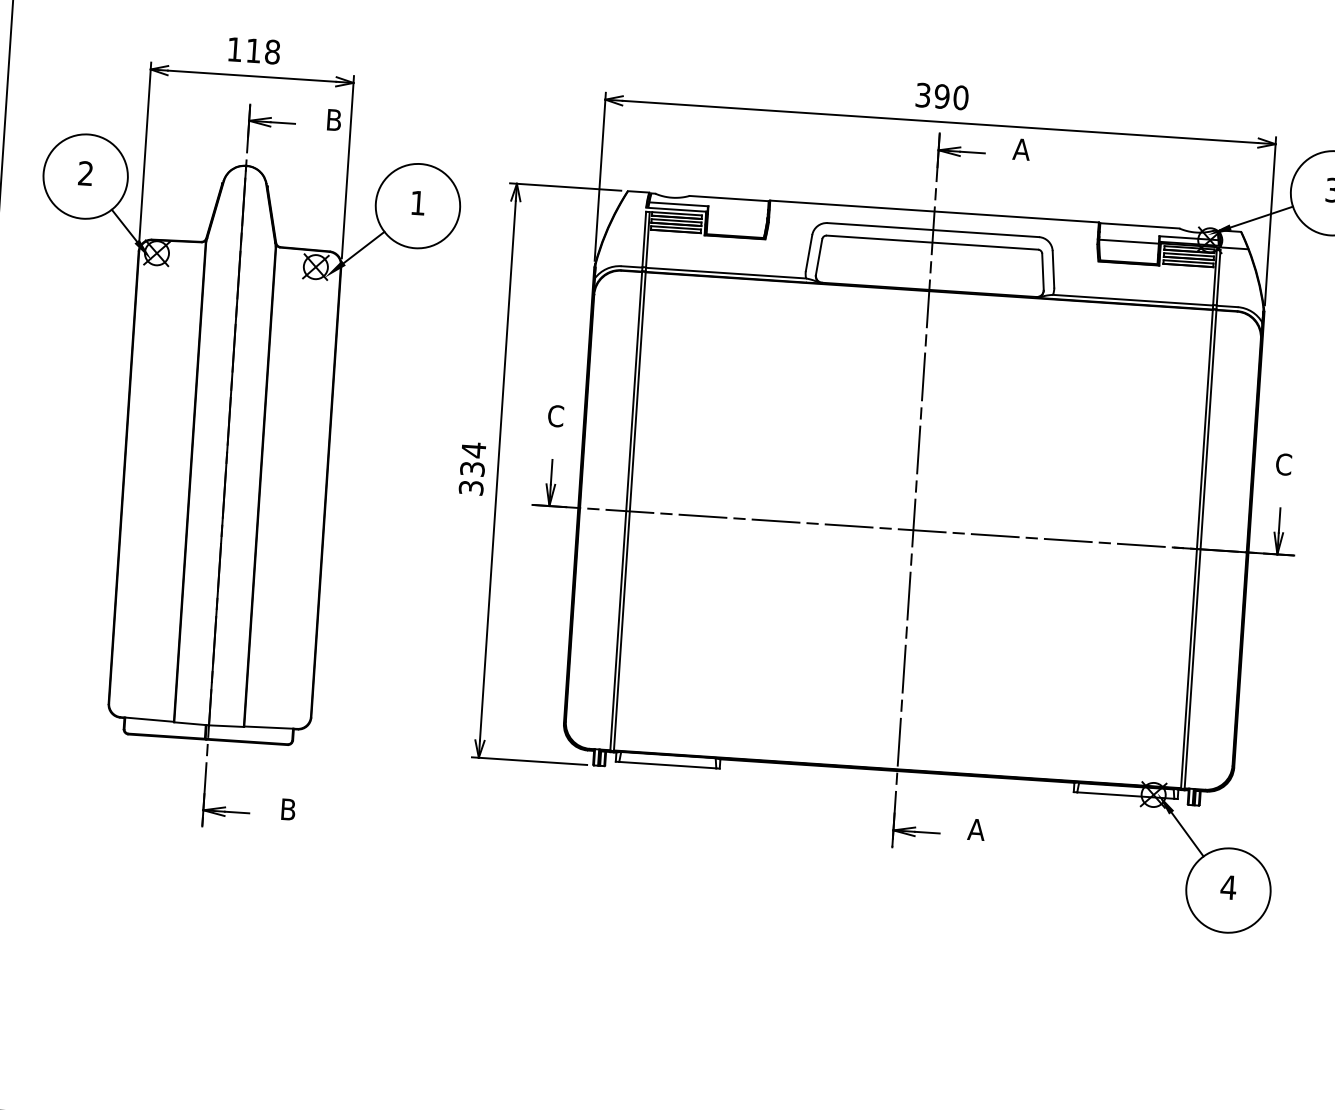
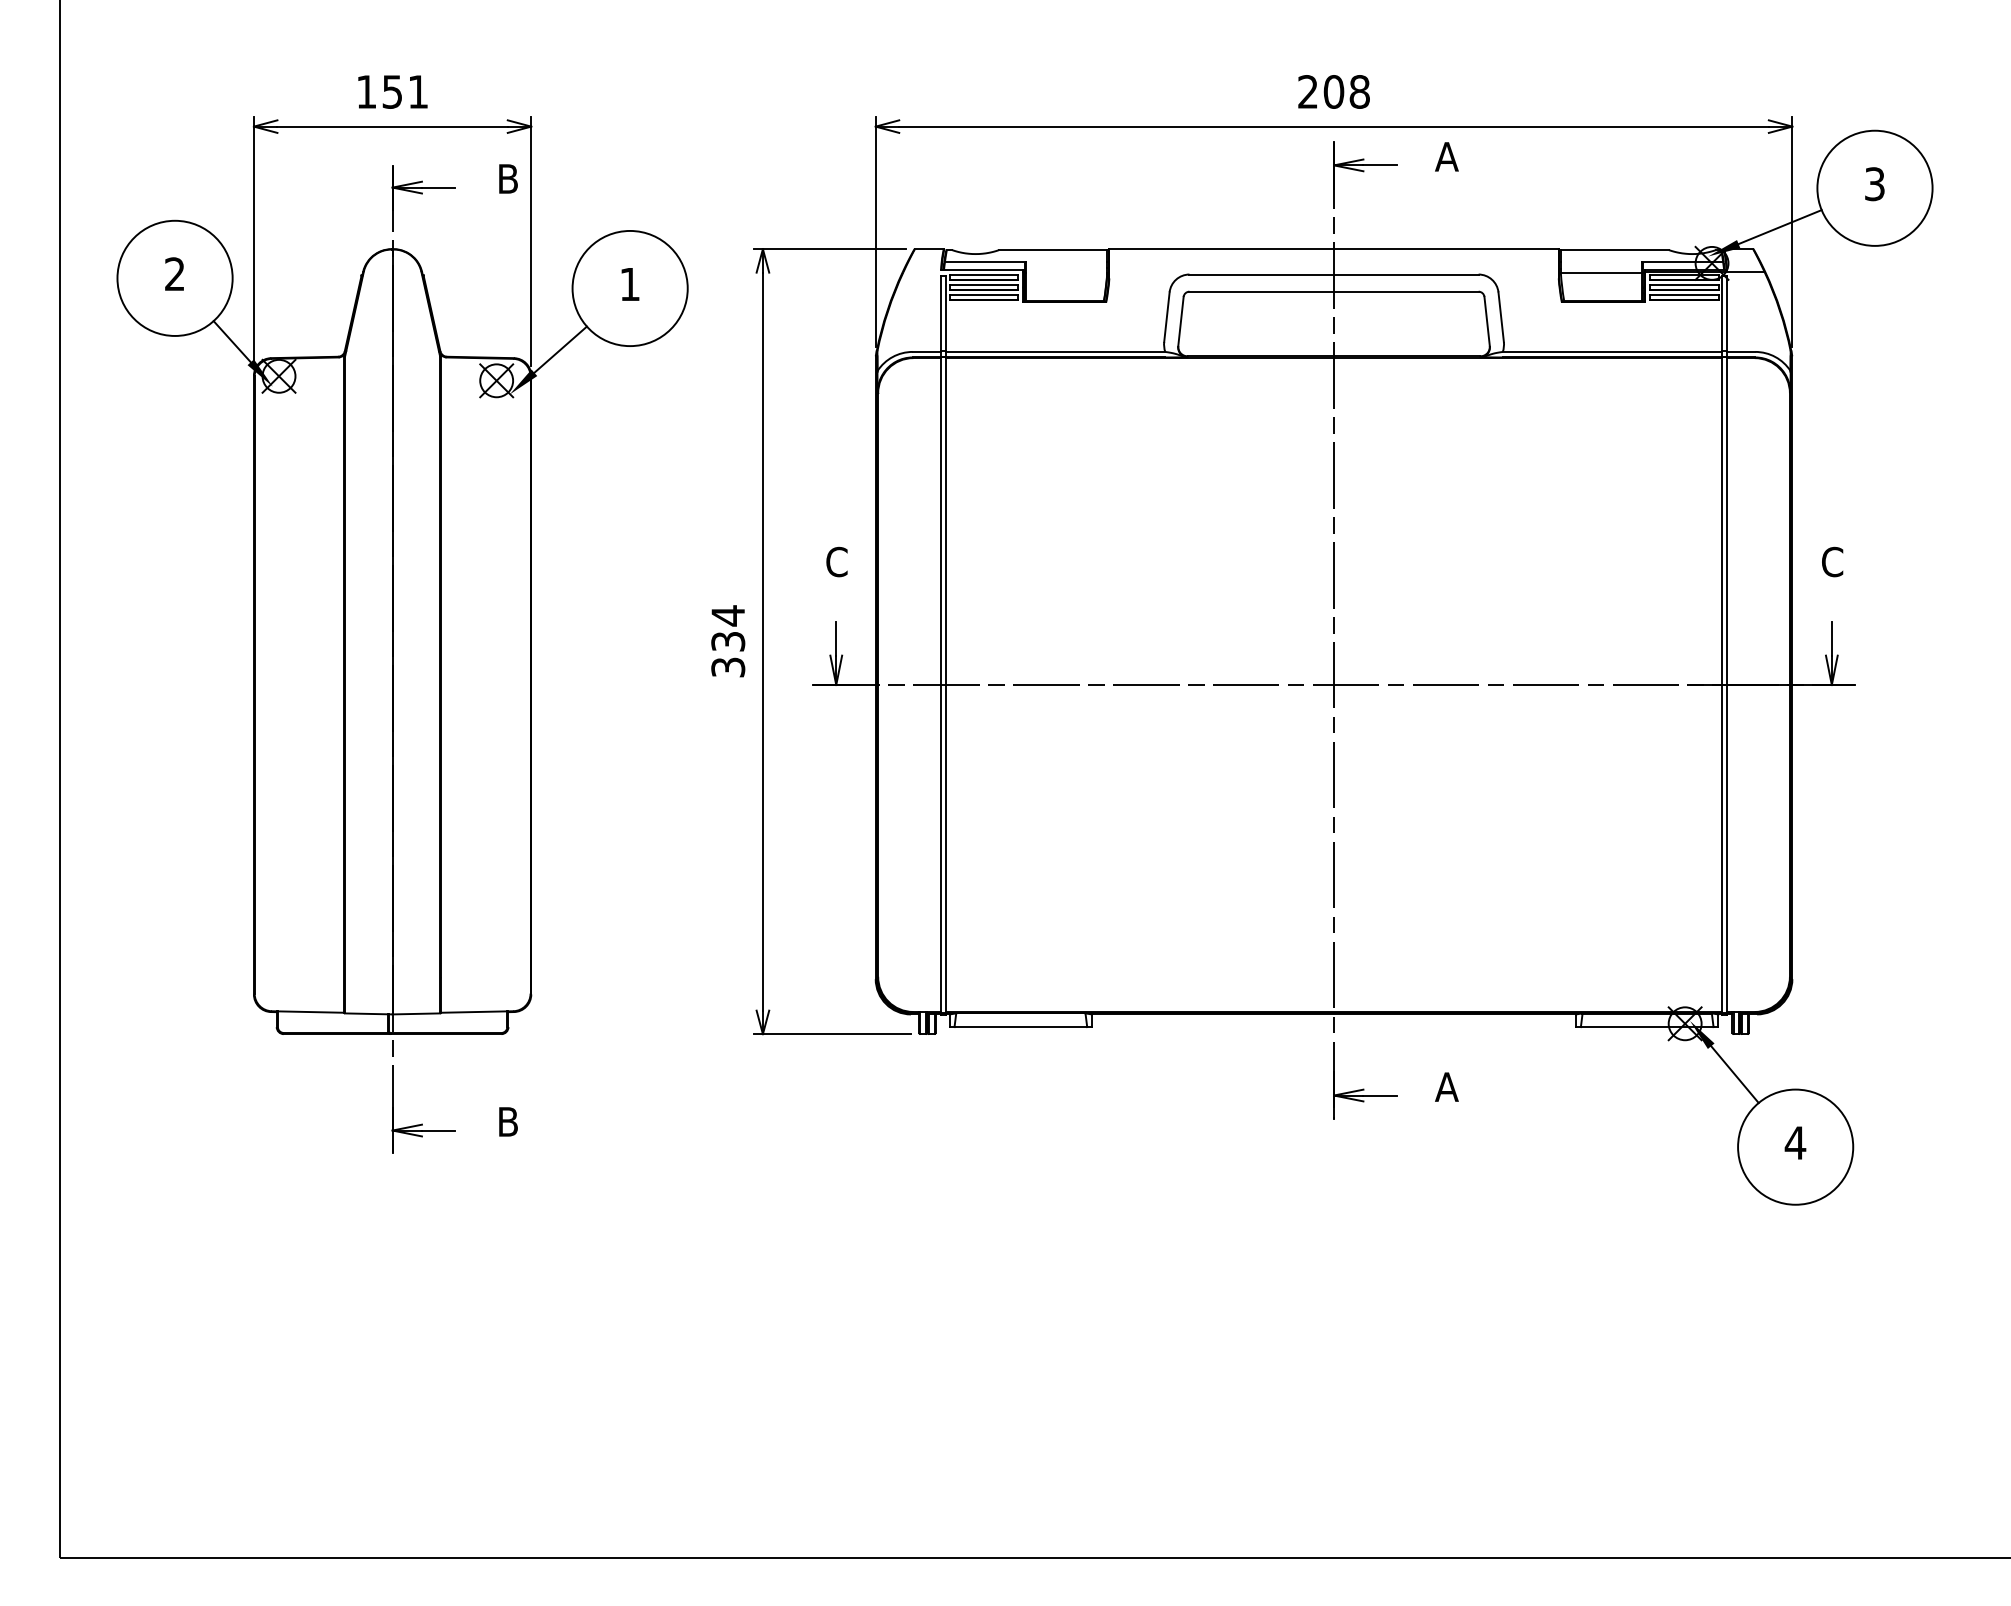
text: (263, 51) -> (405, 91), 118 -> 151
text: (941, 96) -> (1333, 91), 390 -> 208

